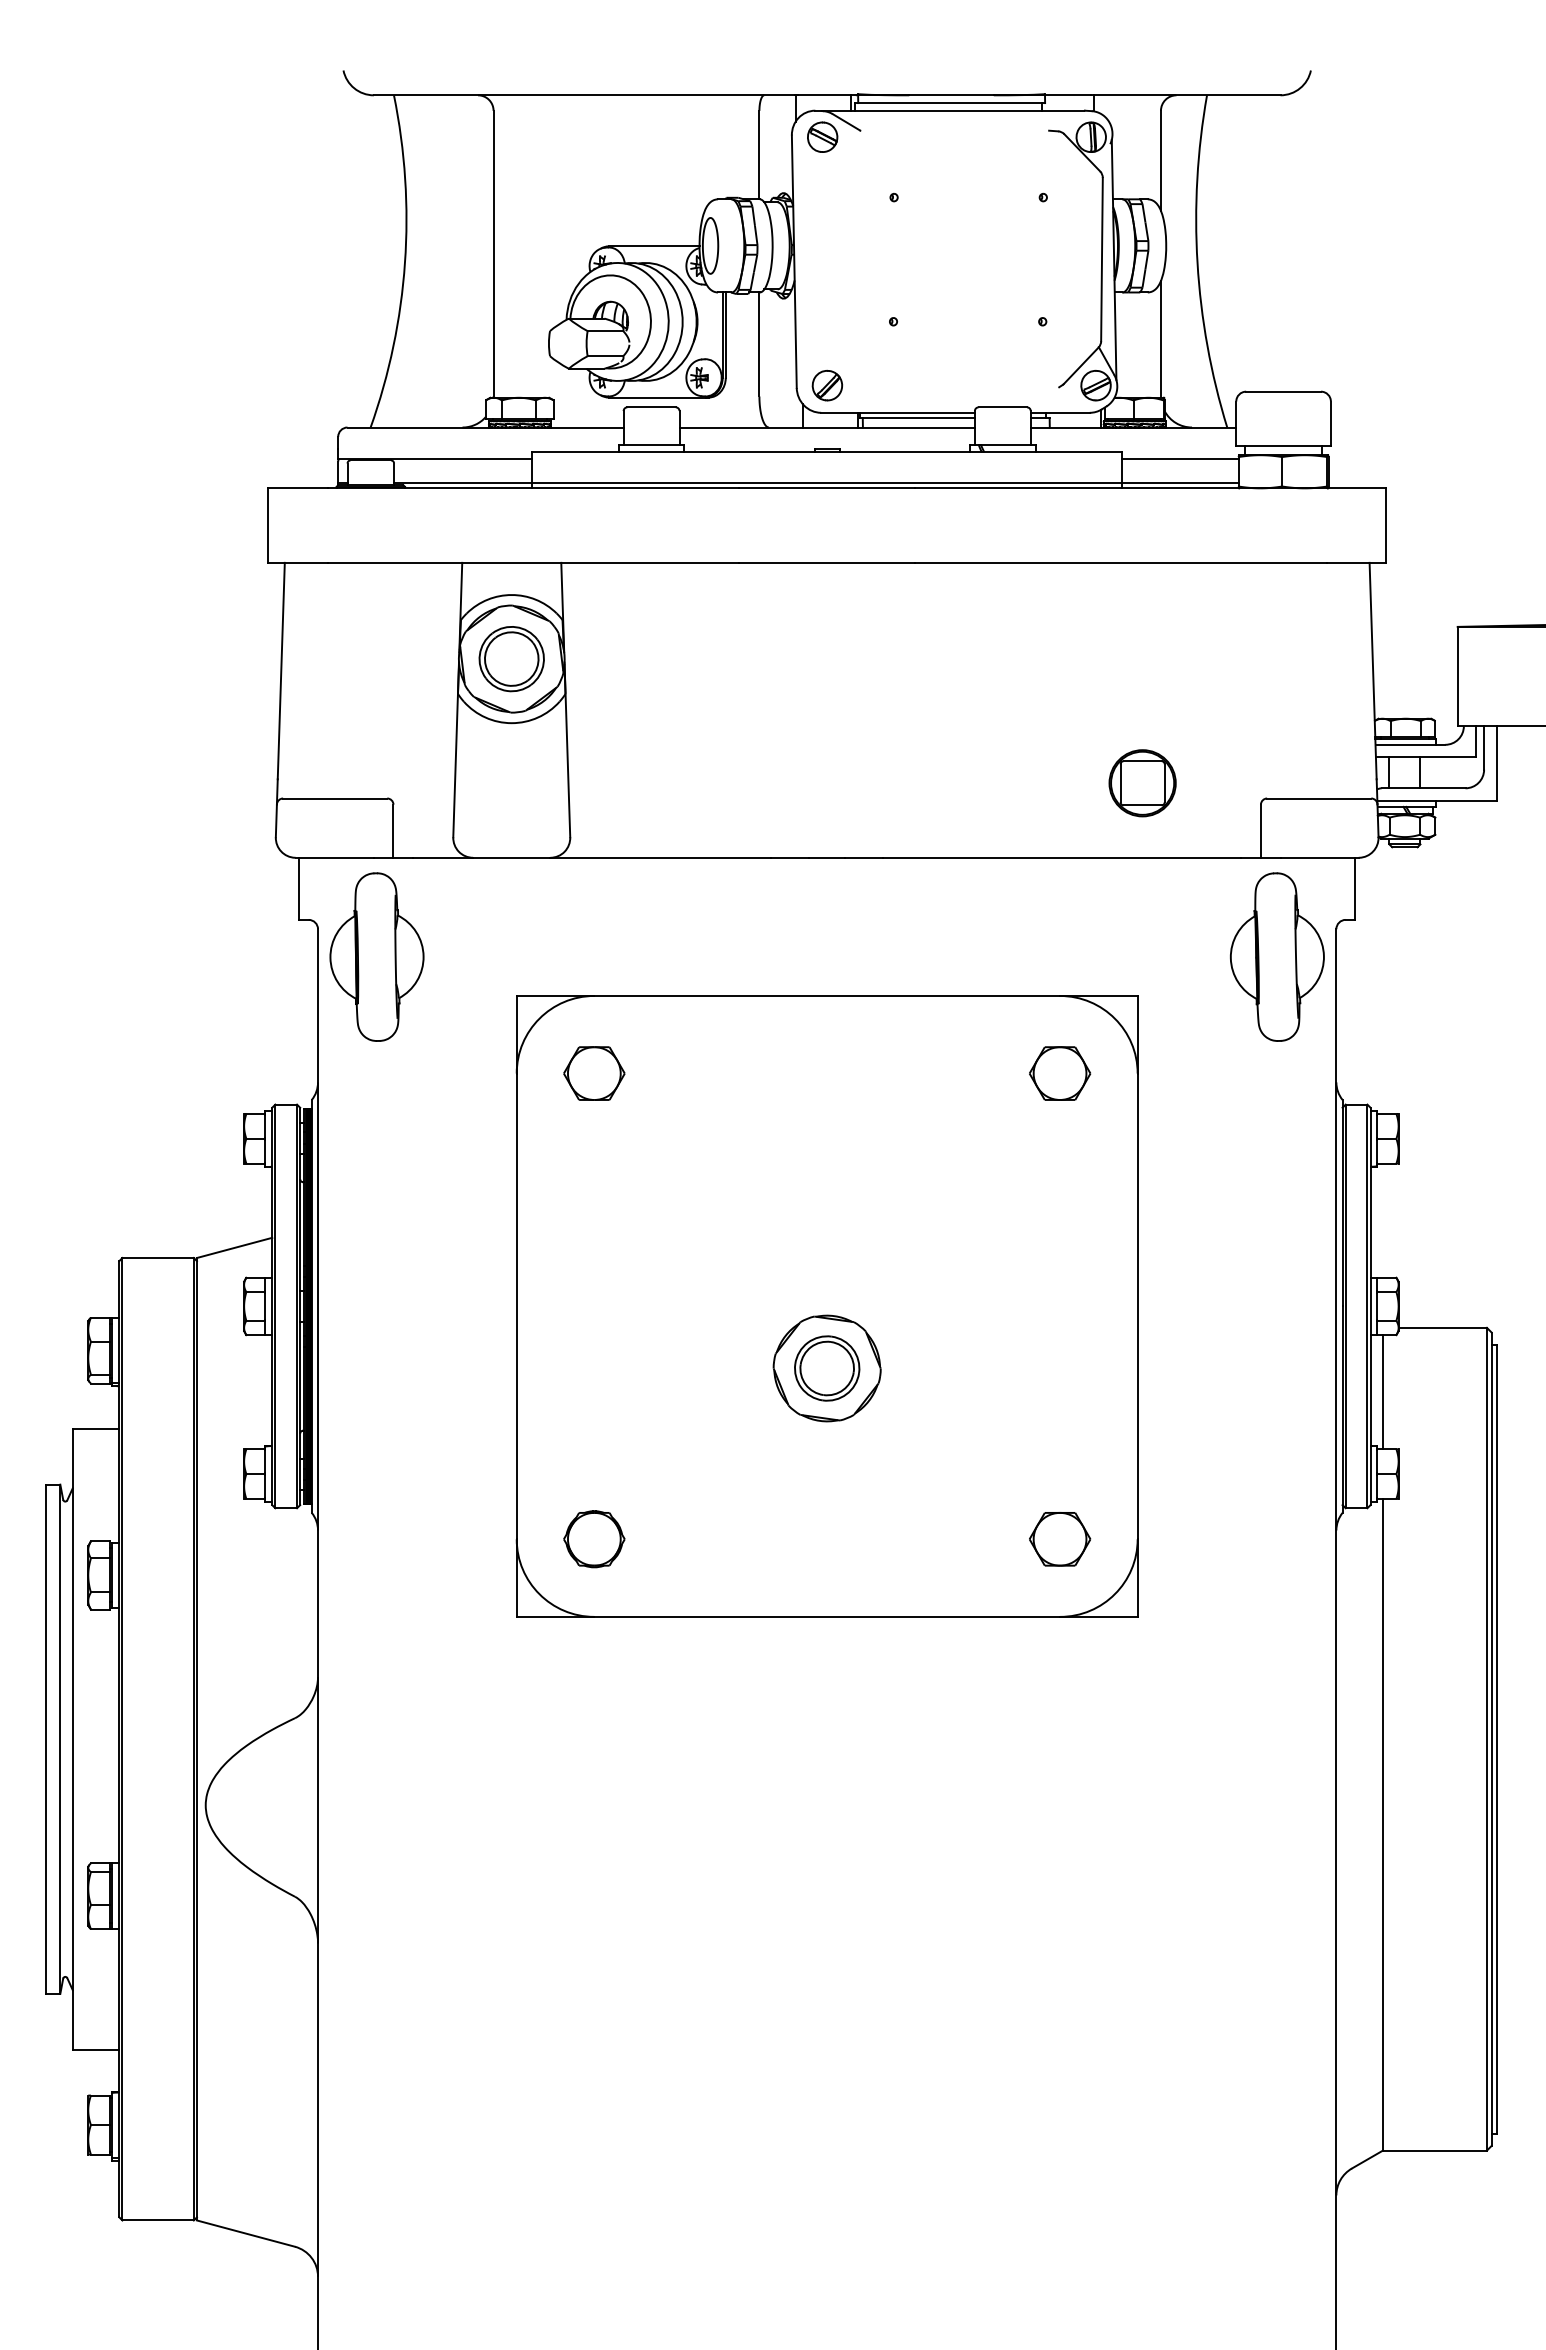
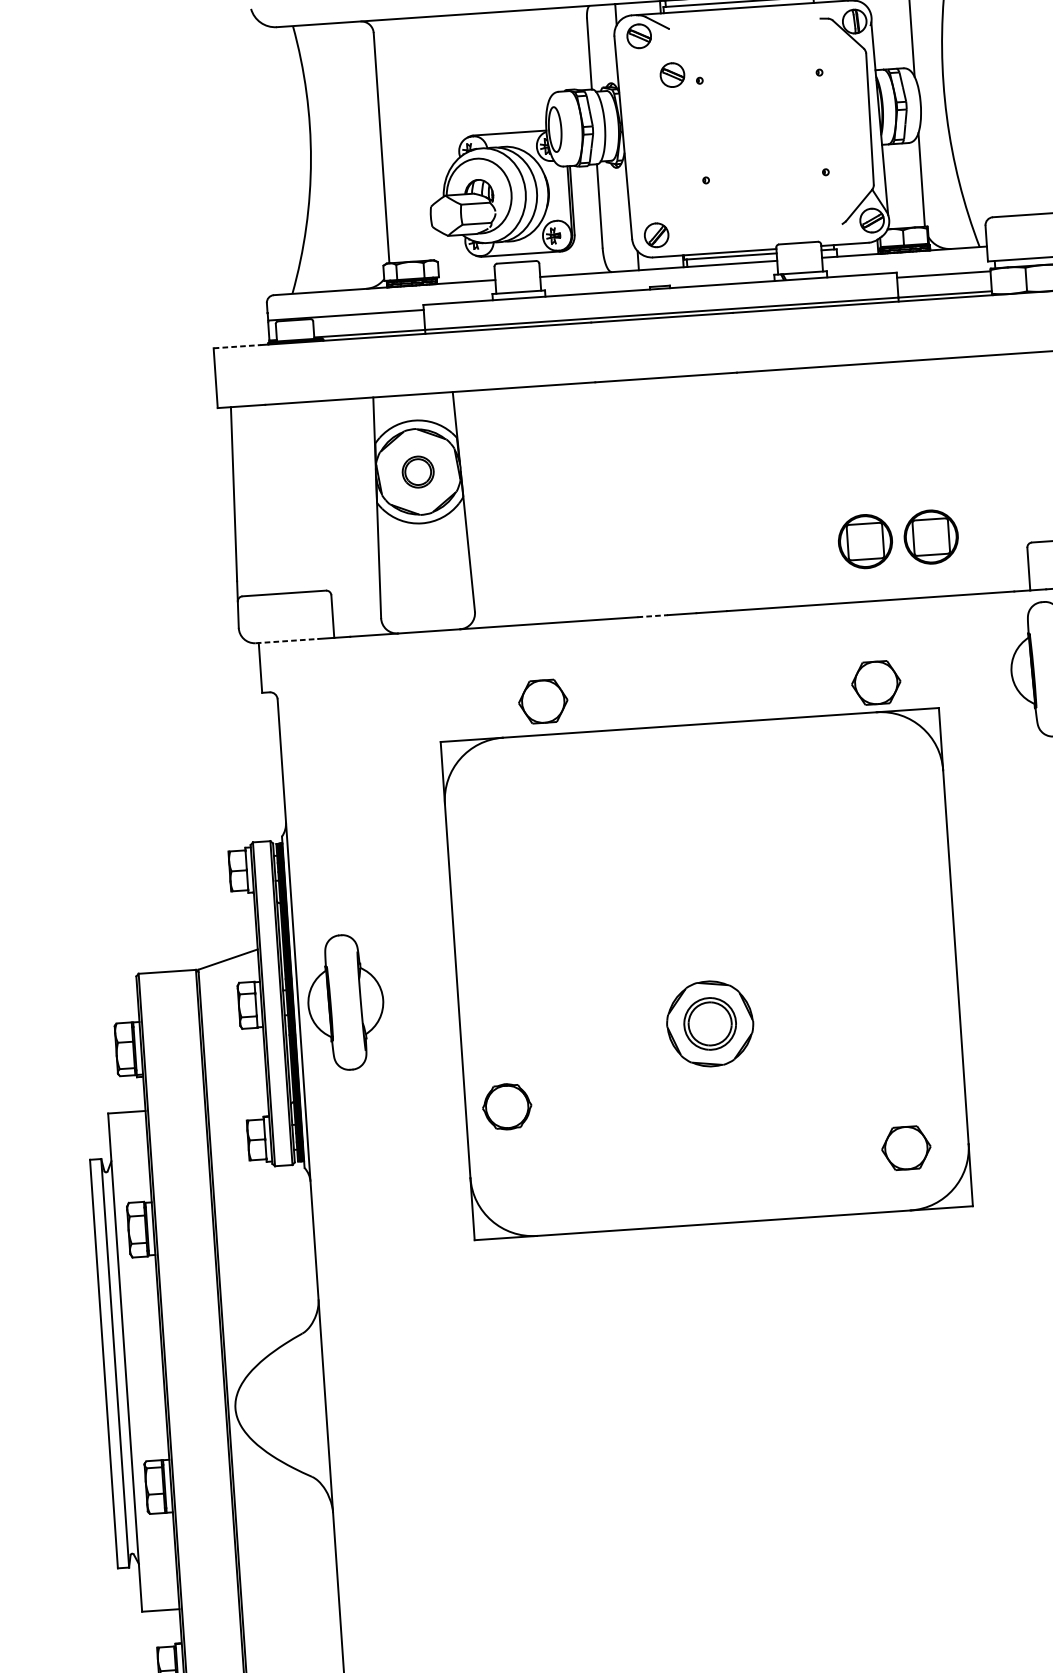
part: (860, 187) -> (672, 74), added
line: (297, 488) -> (237, 346), solid -> dashed
part: (511, 659) -> (418, 472), size x0.6
part: (1060, 783) -> (865, 541), added
line: (334, 857) -> (286, 640), solid -> dashed
line: (790, 857) -> (652, 615), solid -> dashed
part: (376, 956) -> (345, 1002), moved
part: (594, 1073) -> (543, 701), moved
part: (1060, 1073) -> (876, 682), moved
part: (594, 1539) -> (507, 1107), moved

